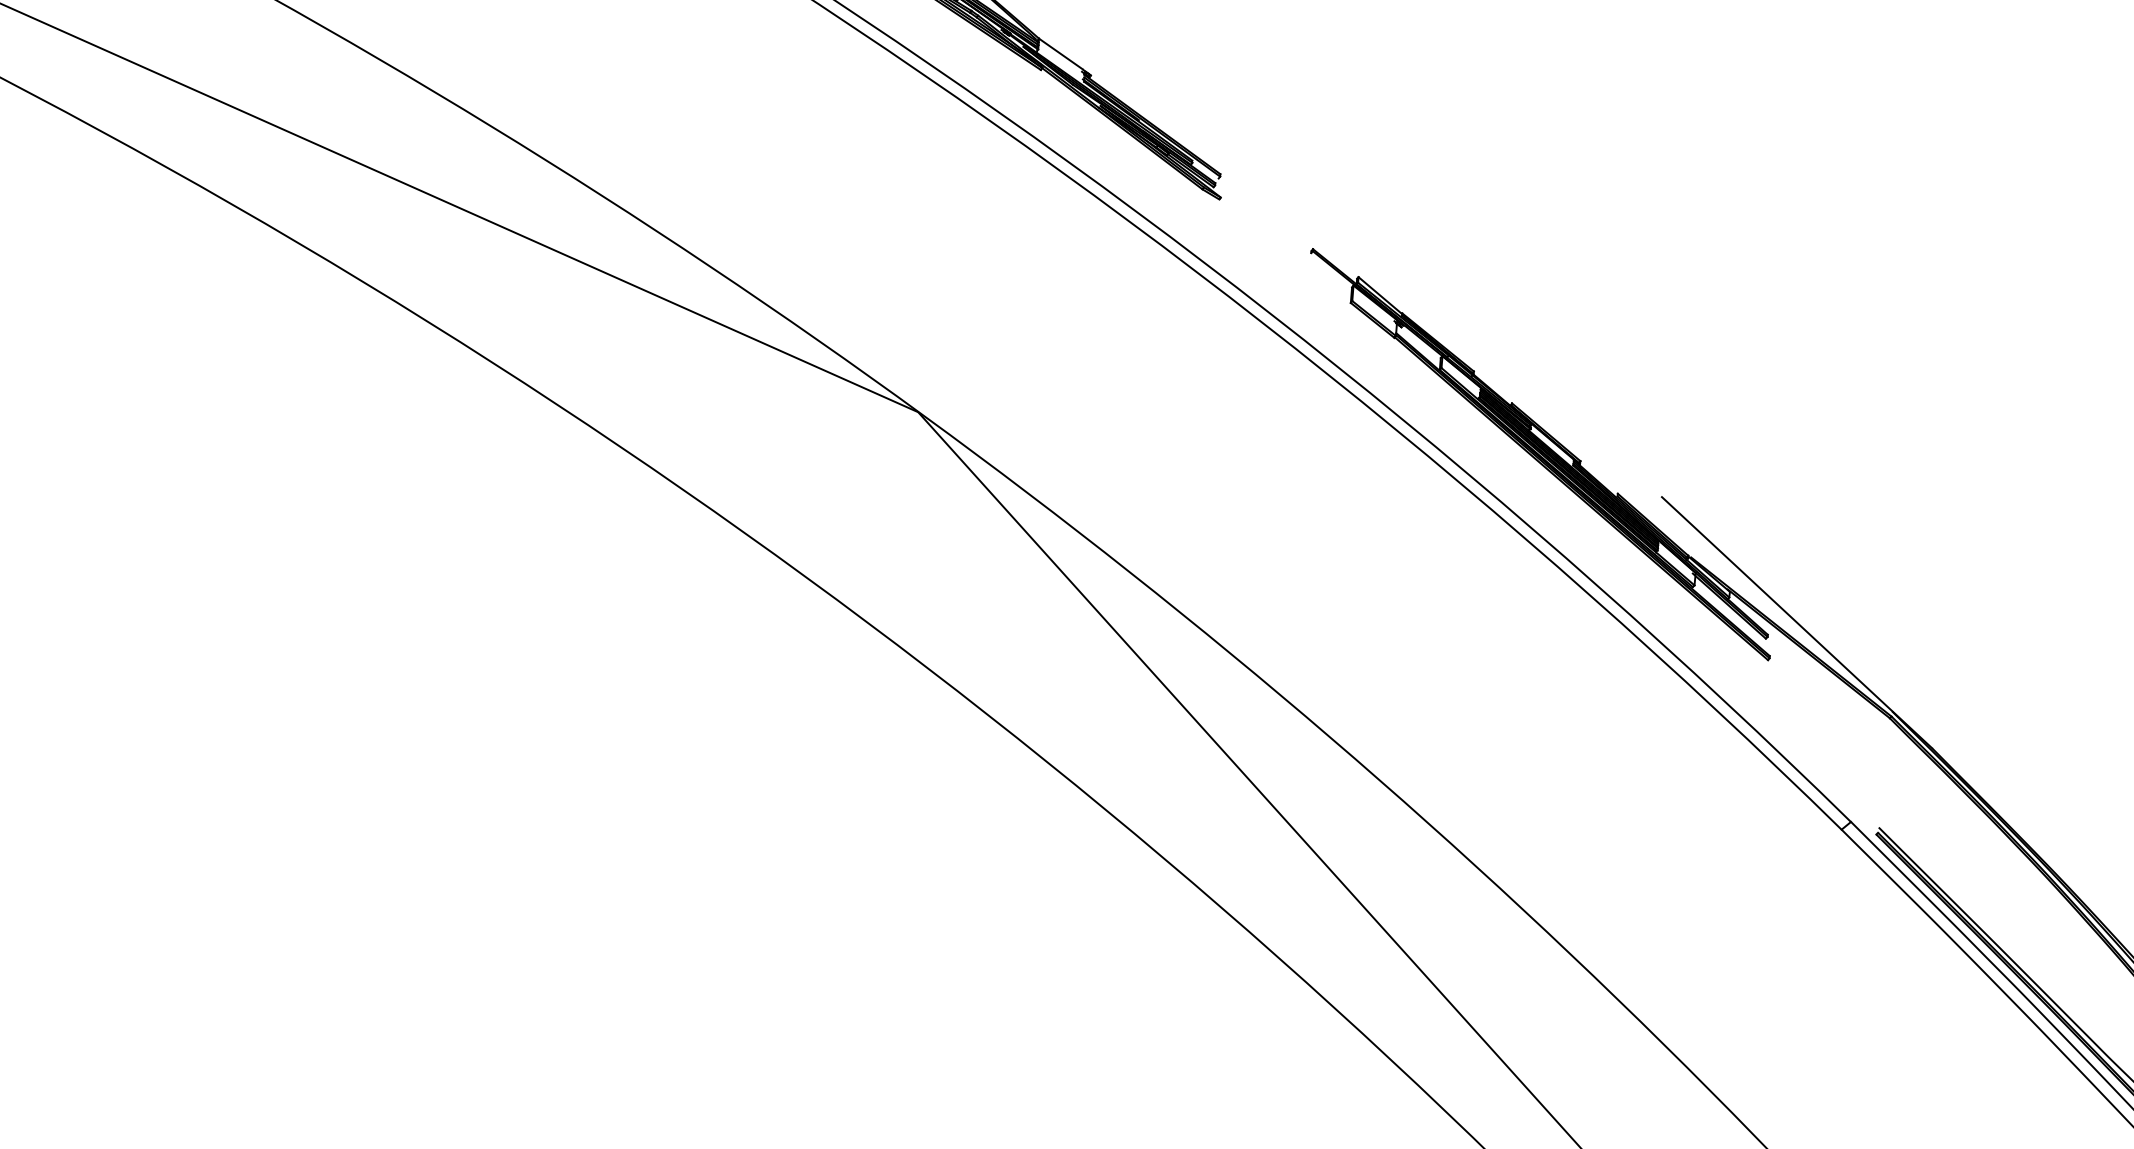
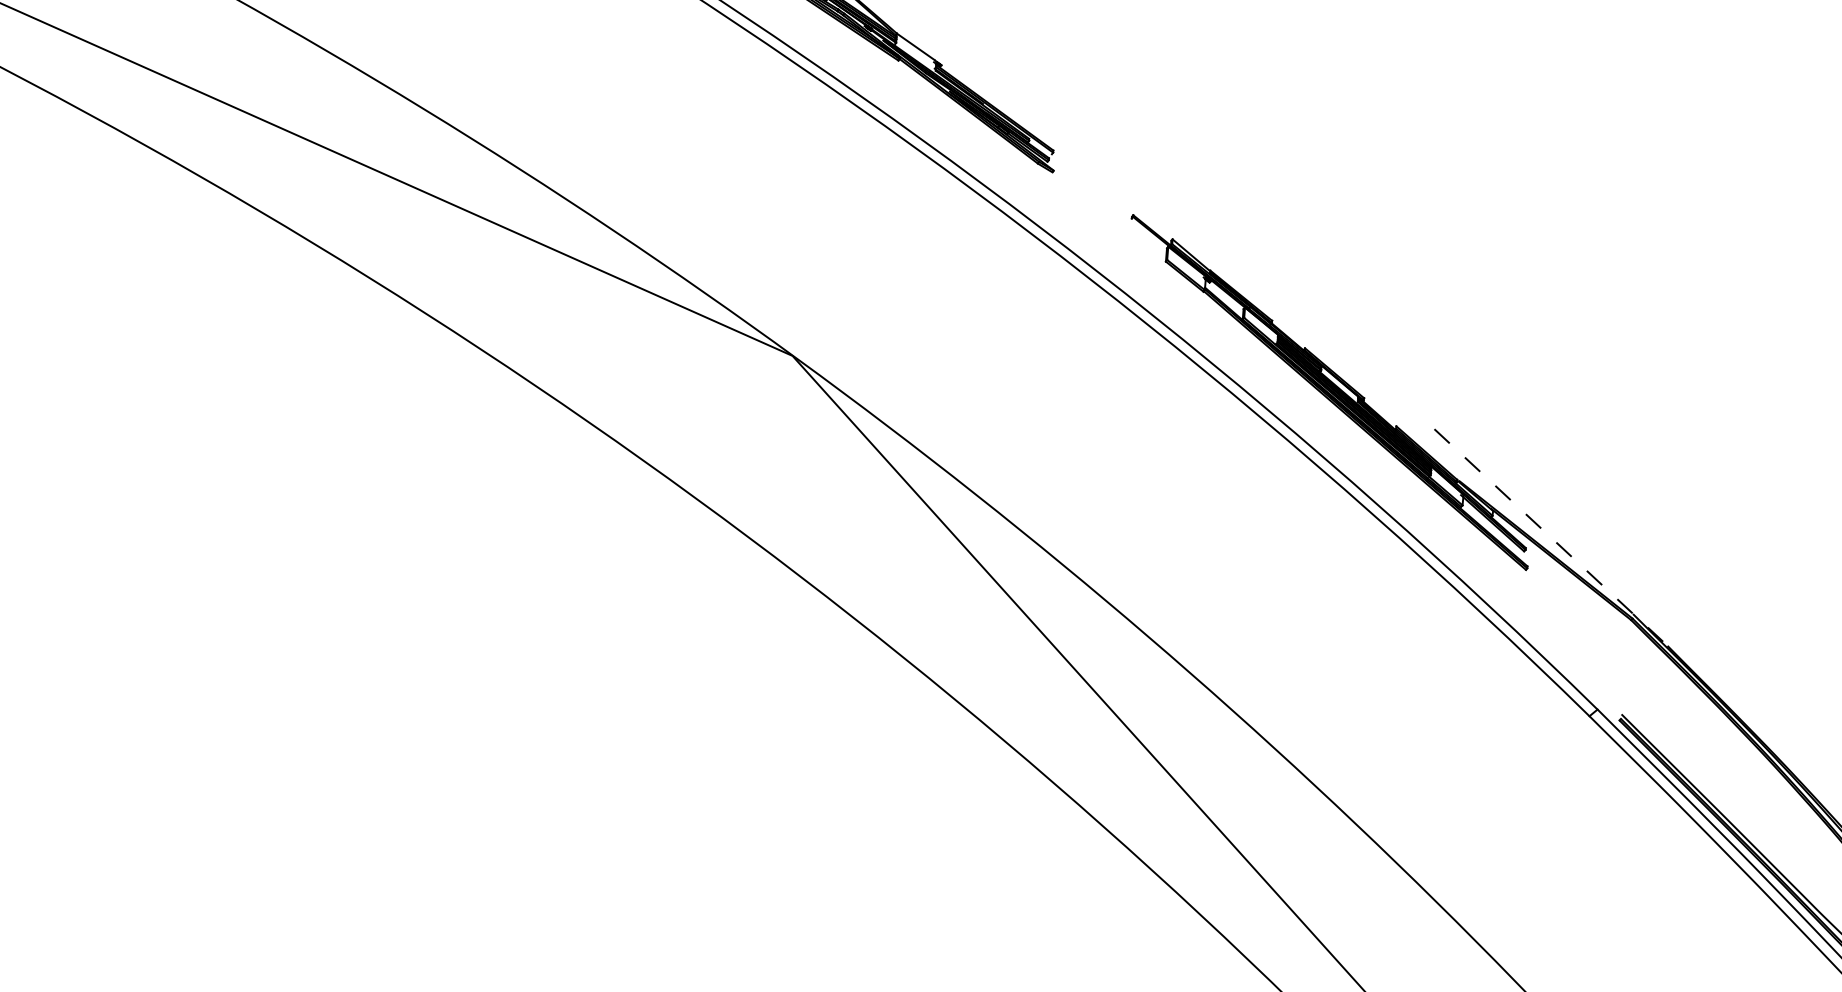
line: (1797, 622) -> (1551, 537), solid -> dashed

